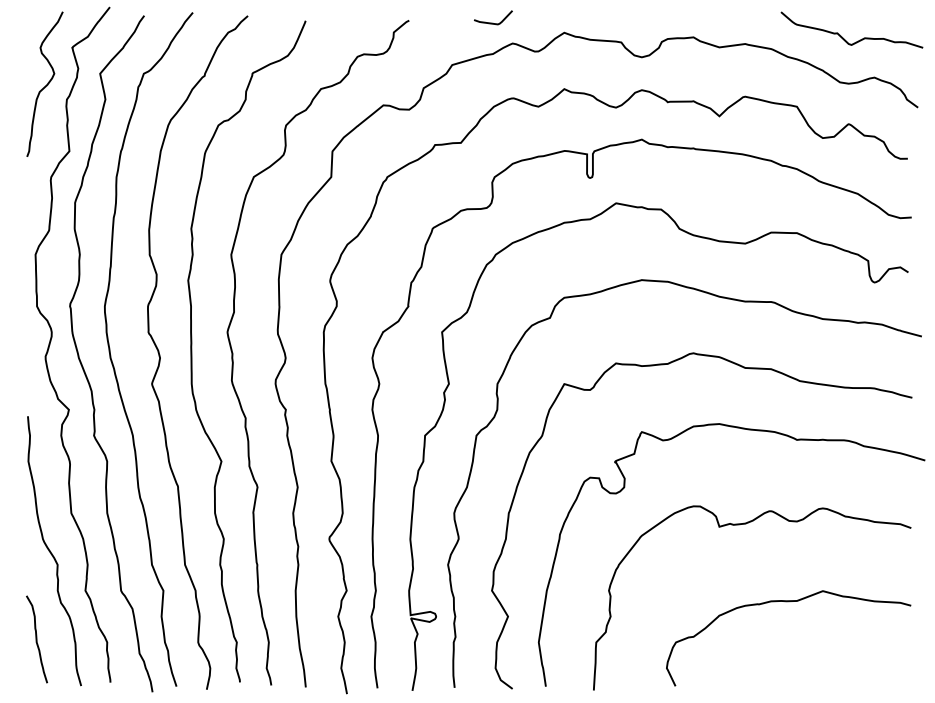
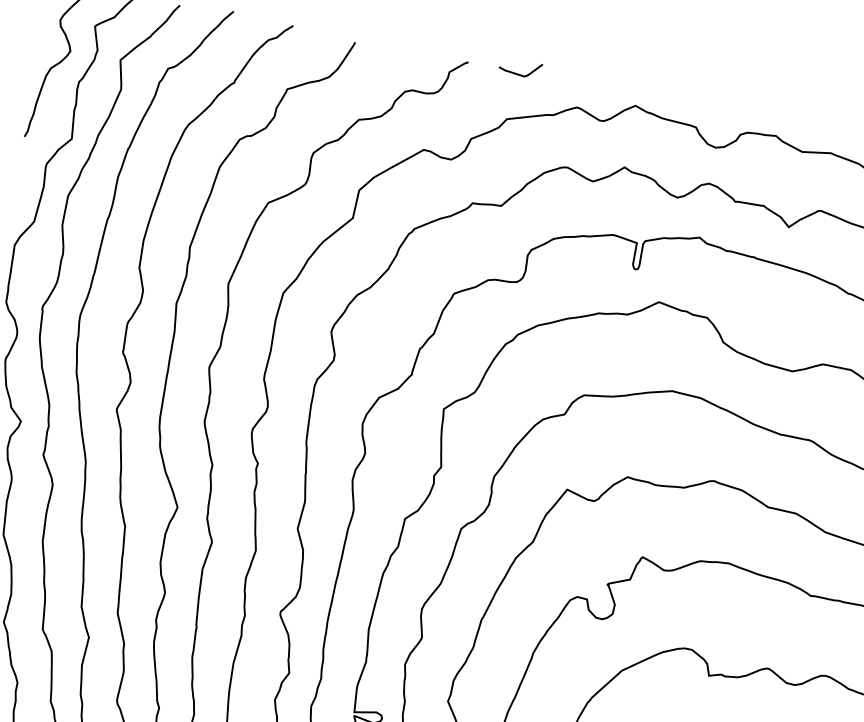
curve: (492, 22) -> (518, 73), moved

